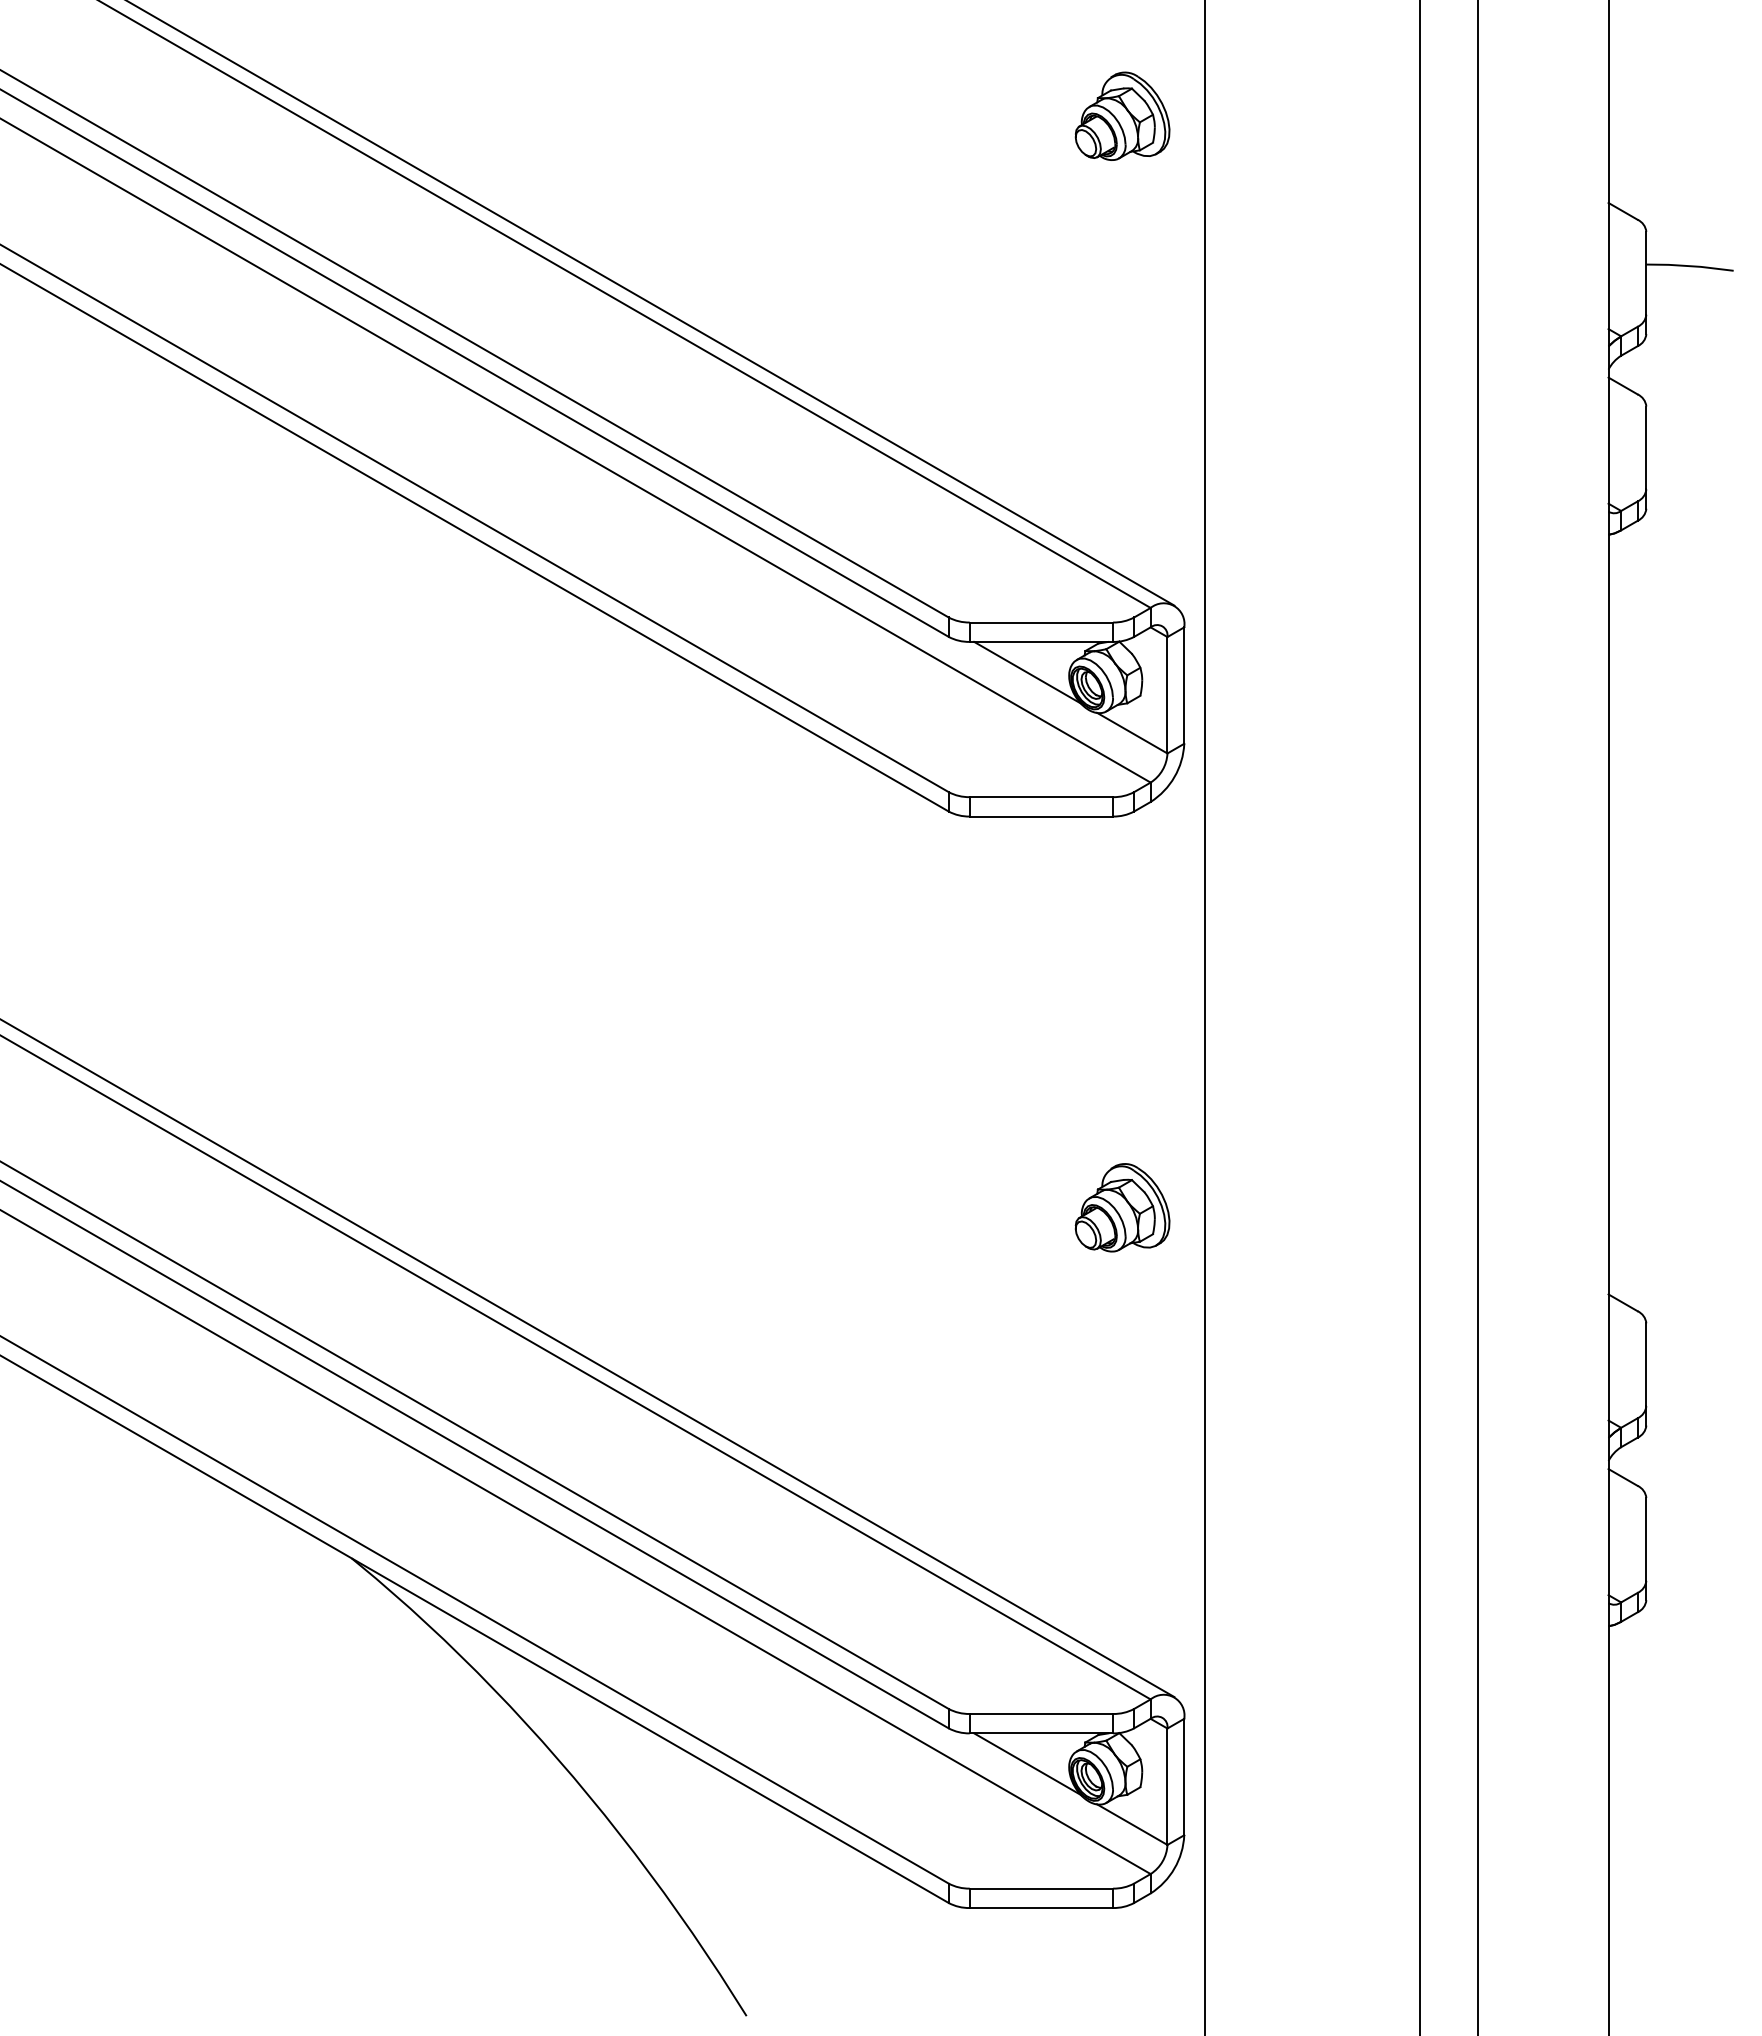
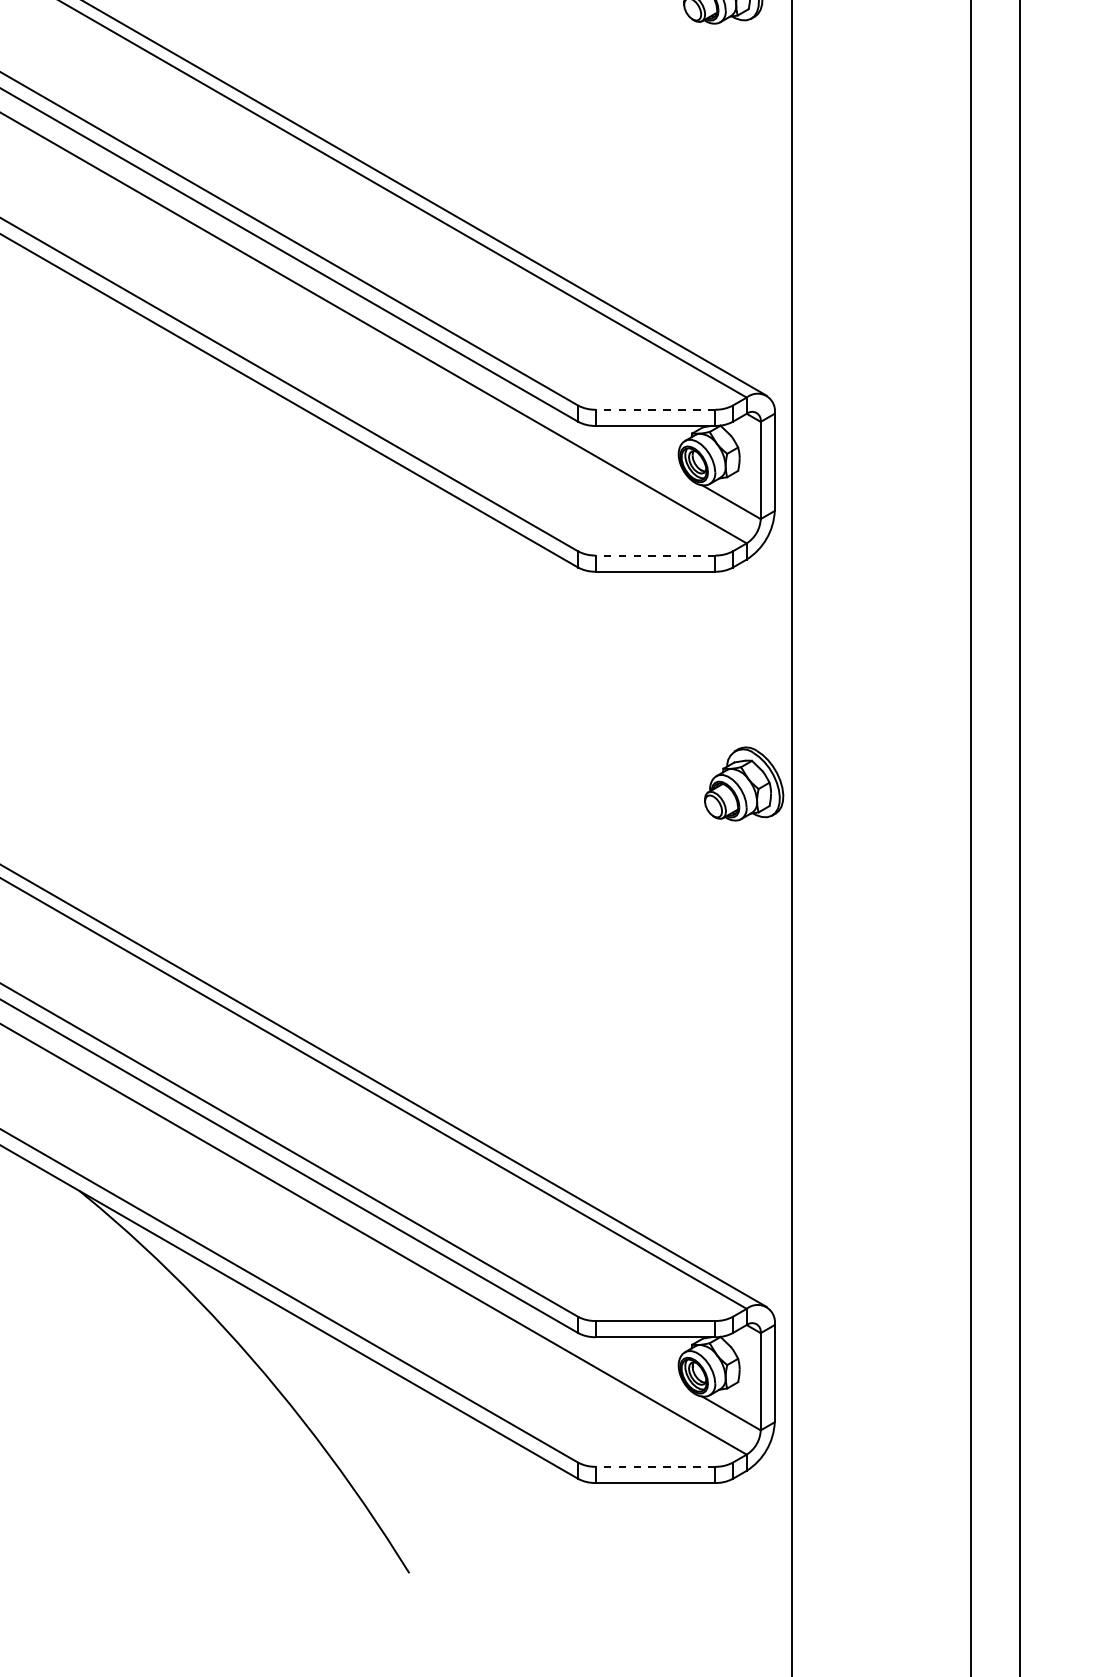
line: (1041, 622) -> (655, 409), solid -> dashed
line: (1027, 672) -> (643, 451), removed
line: (1041, 797) -> (655, 555), solid -> dashed
part: (1122, 1207) -> (744, 783), moved
line: (1027, 1764) -> (643, 1363), removed
line: (1041, 1888) -> (655, 1466), solid -> dashed

